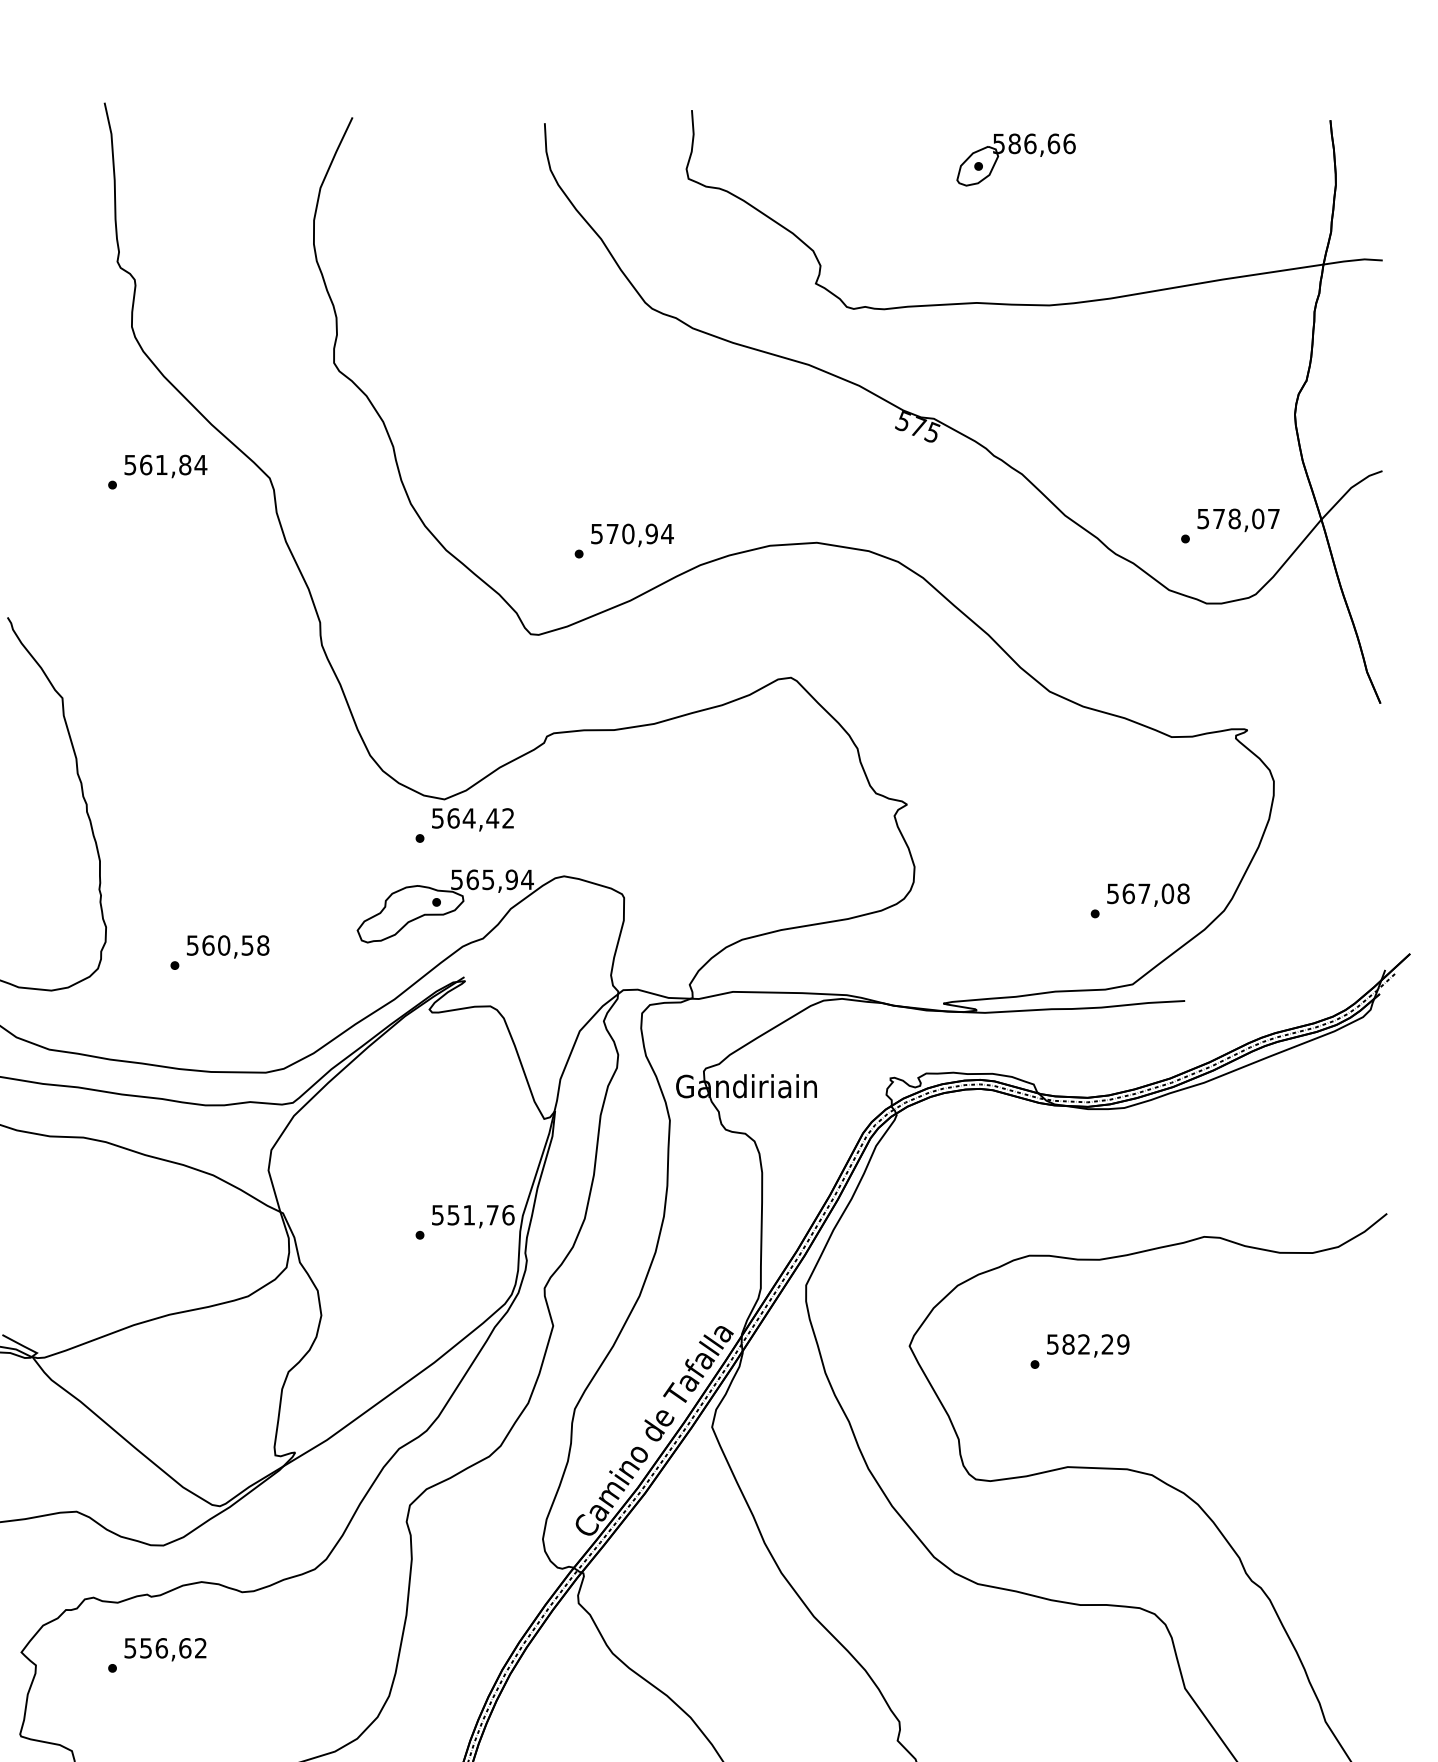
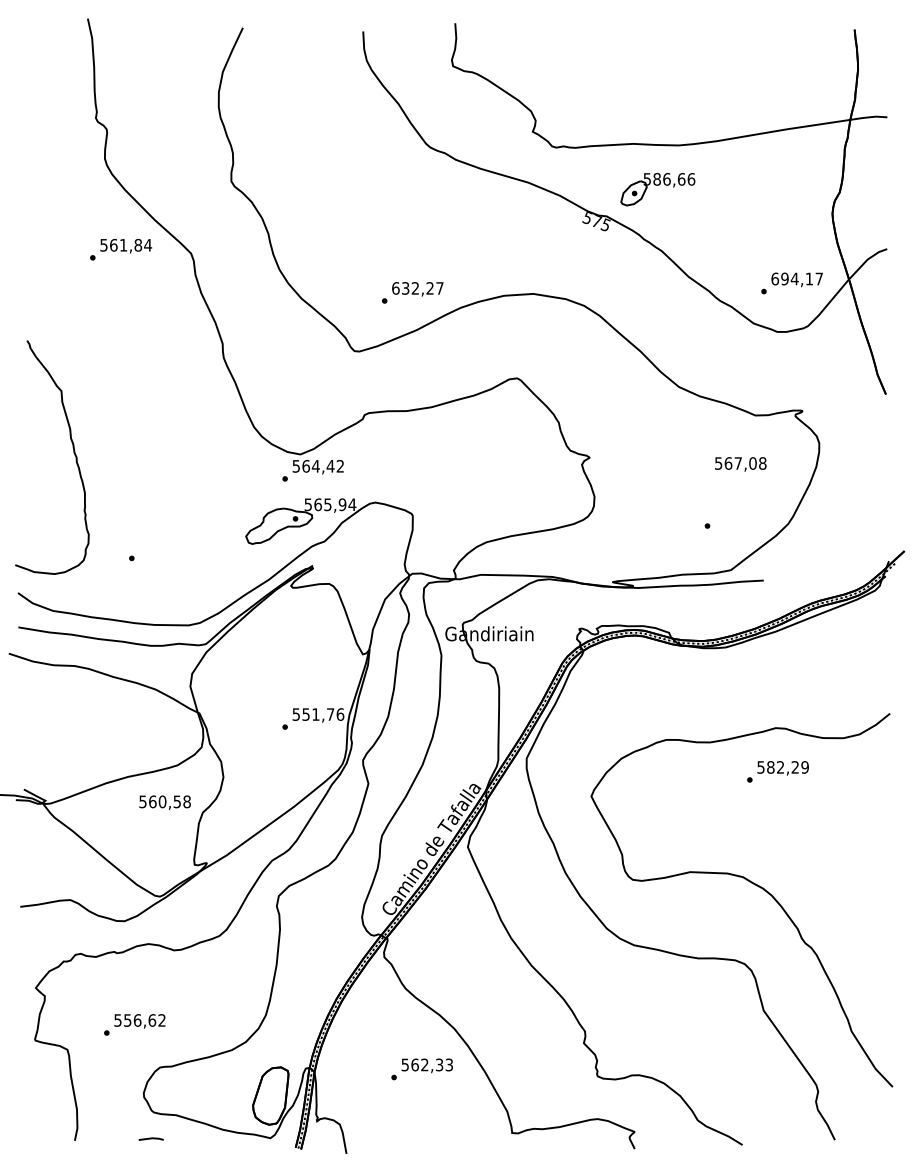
part: (1015, 160) -> (657, 189), moved
text: (1231, 518) -> (792, 278), 578,07 -> 694,17
text: (631, 534) -> (417, 288), 570,94 -> 632,27
text: (1147, 895) -> (740, 464), moved
text: (227, 946) -> (164, 802), moved
text: (1079, 1350) -> (777, 771), moved
text: (156, 1654) -> (134, 1024), moved

